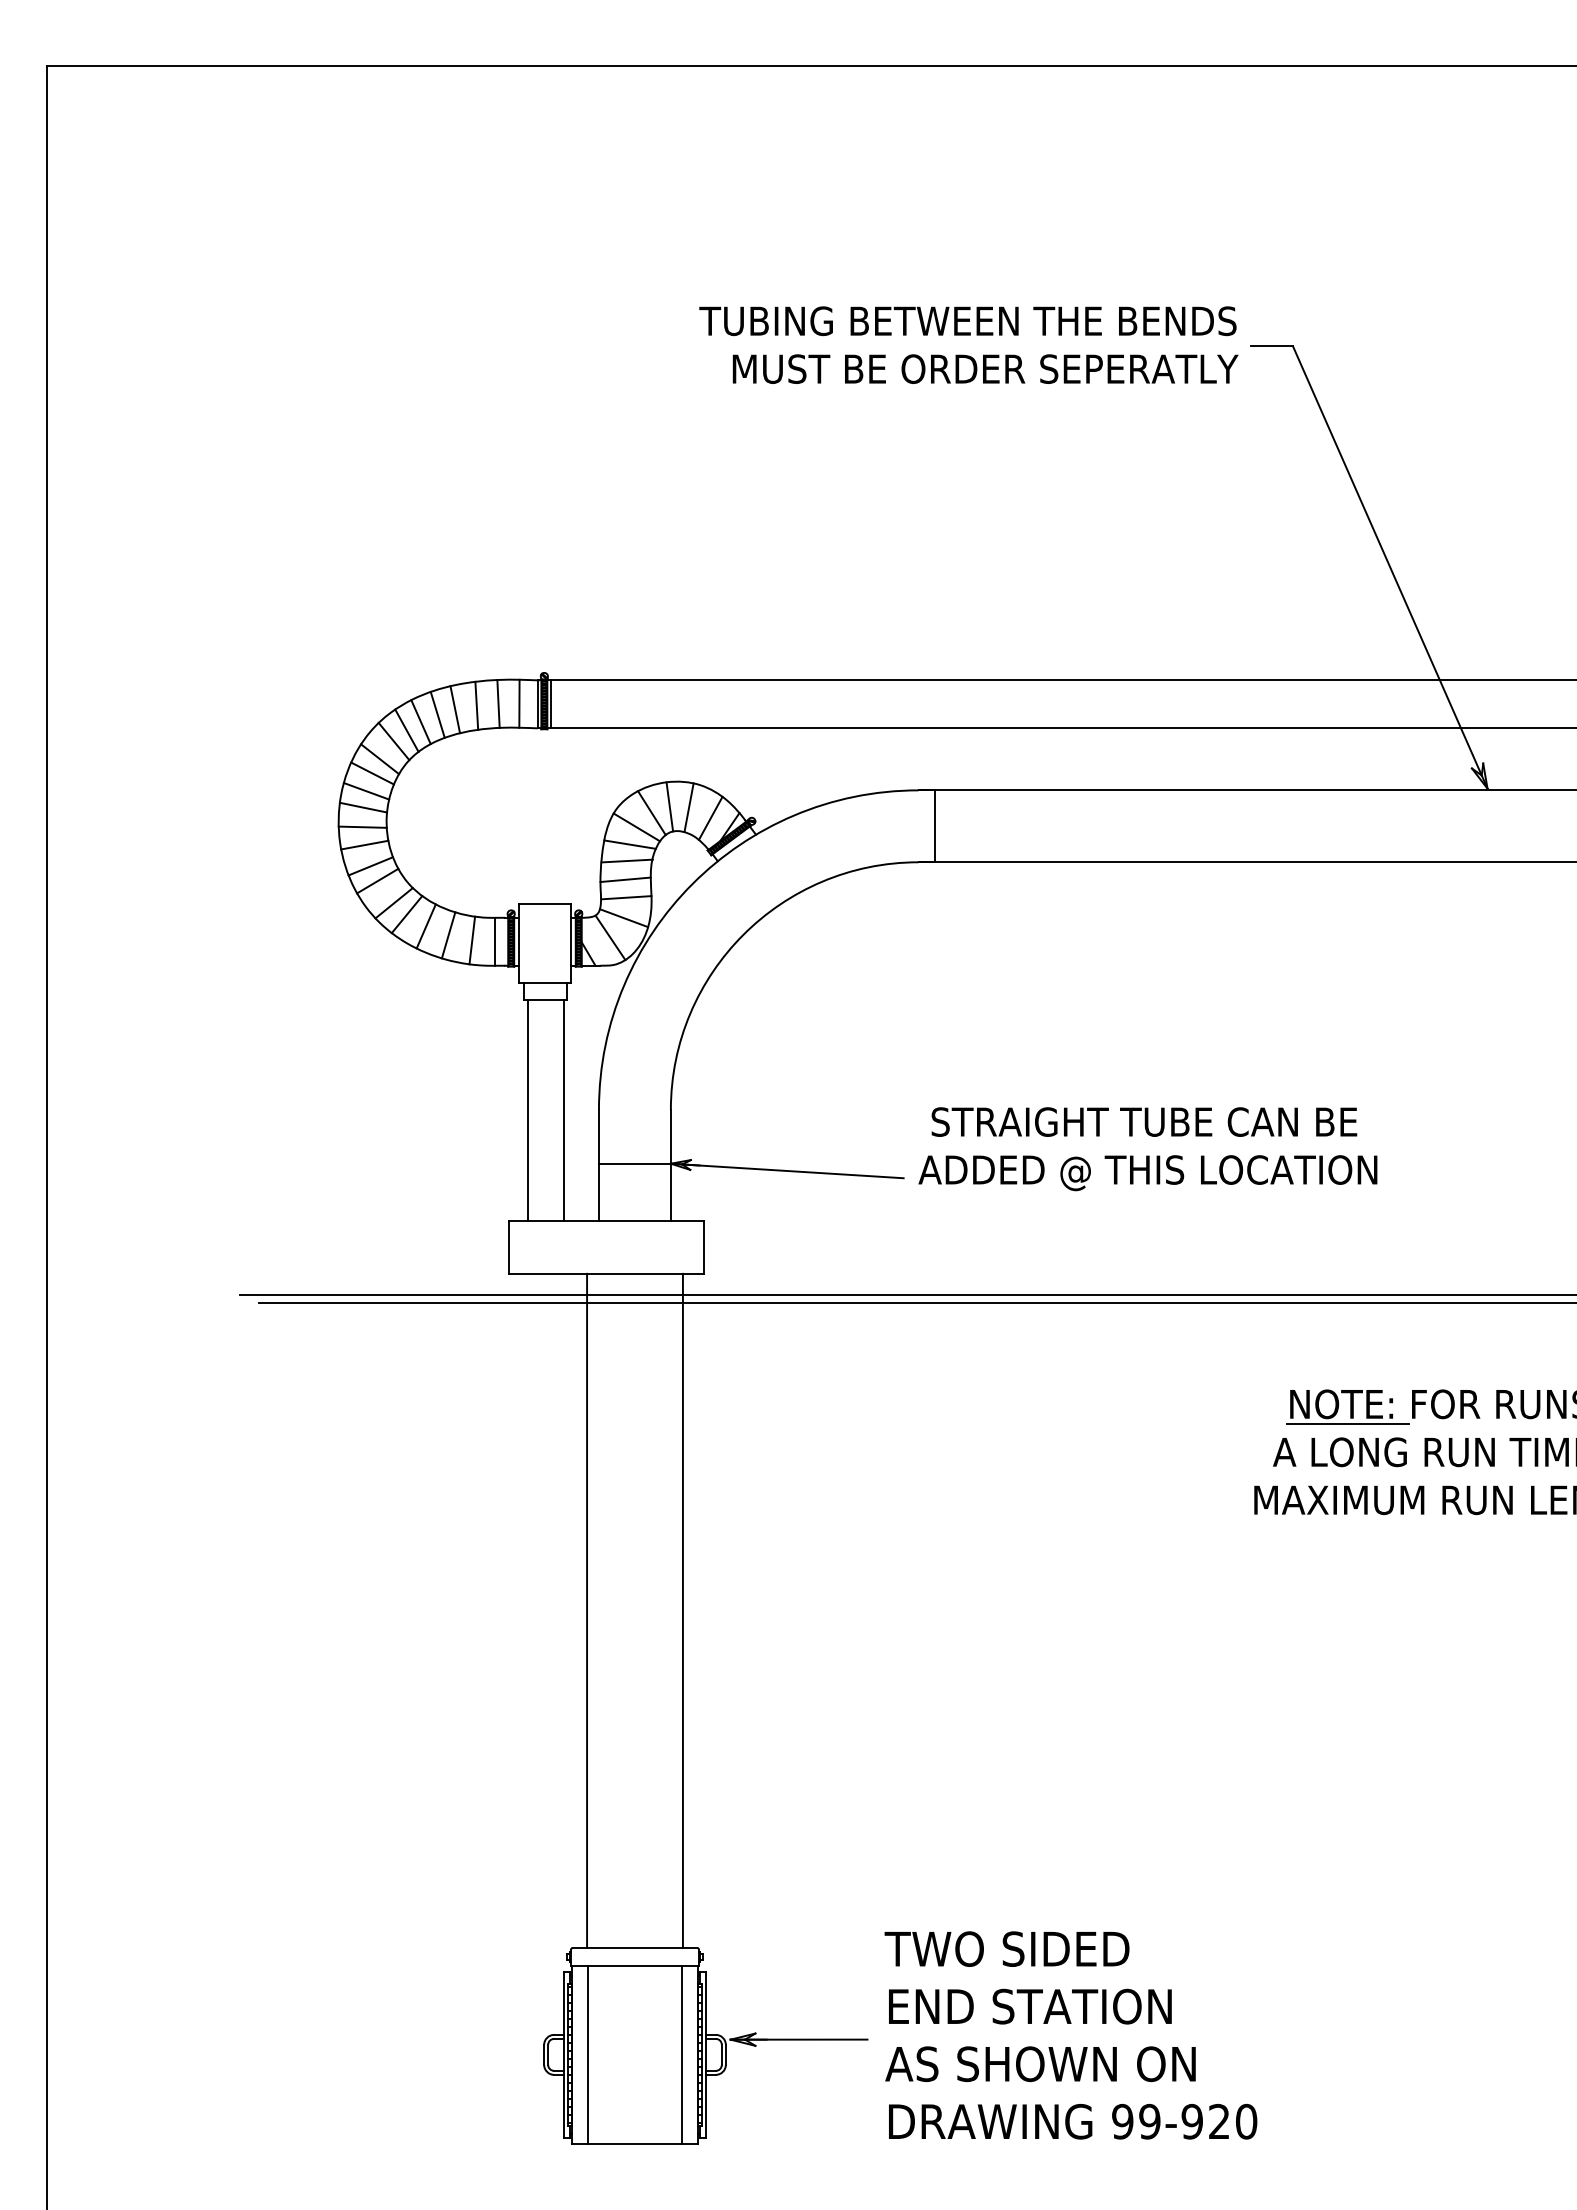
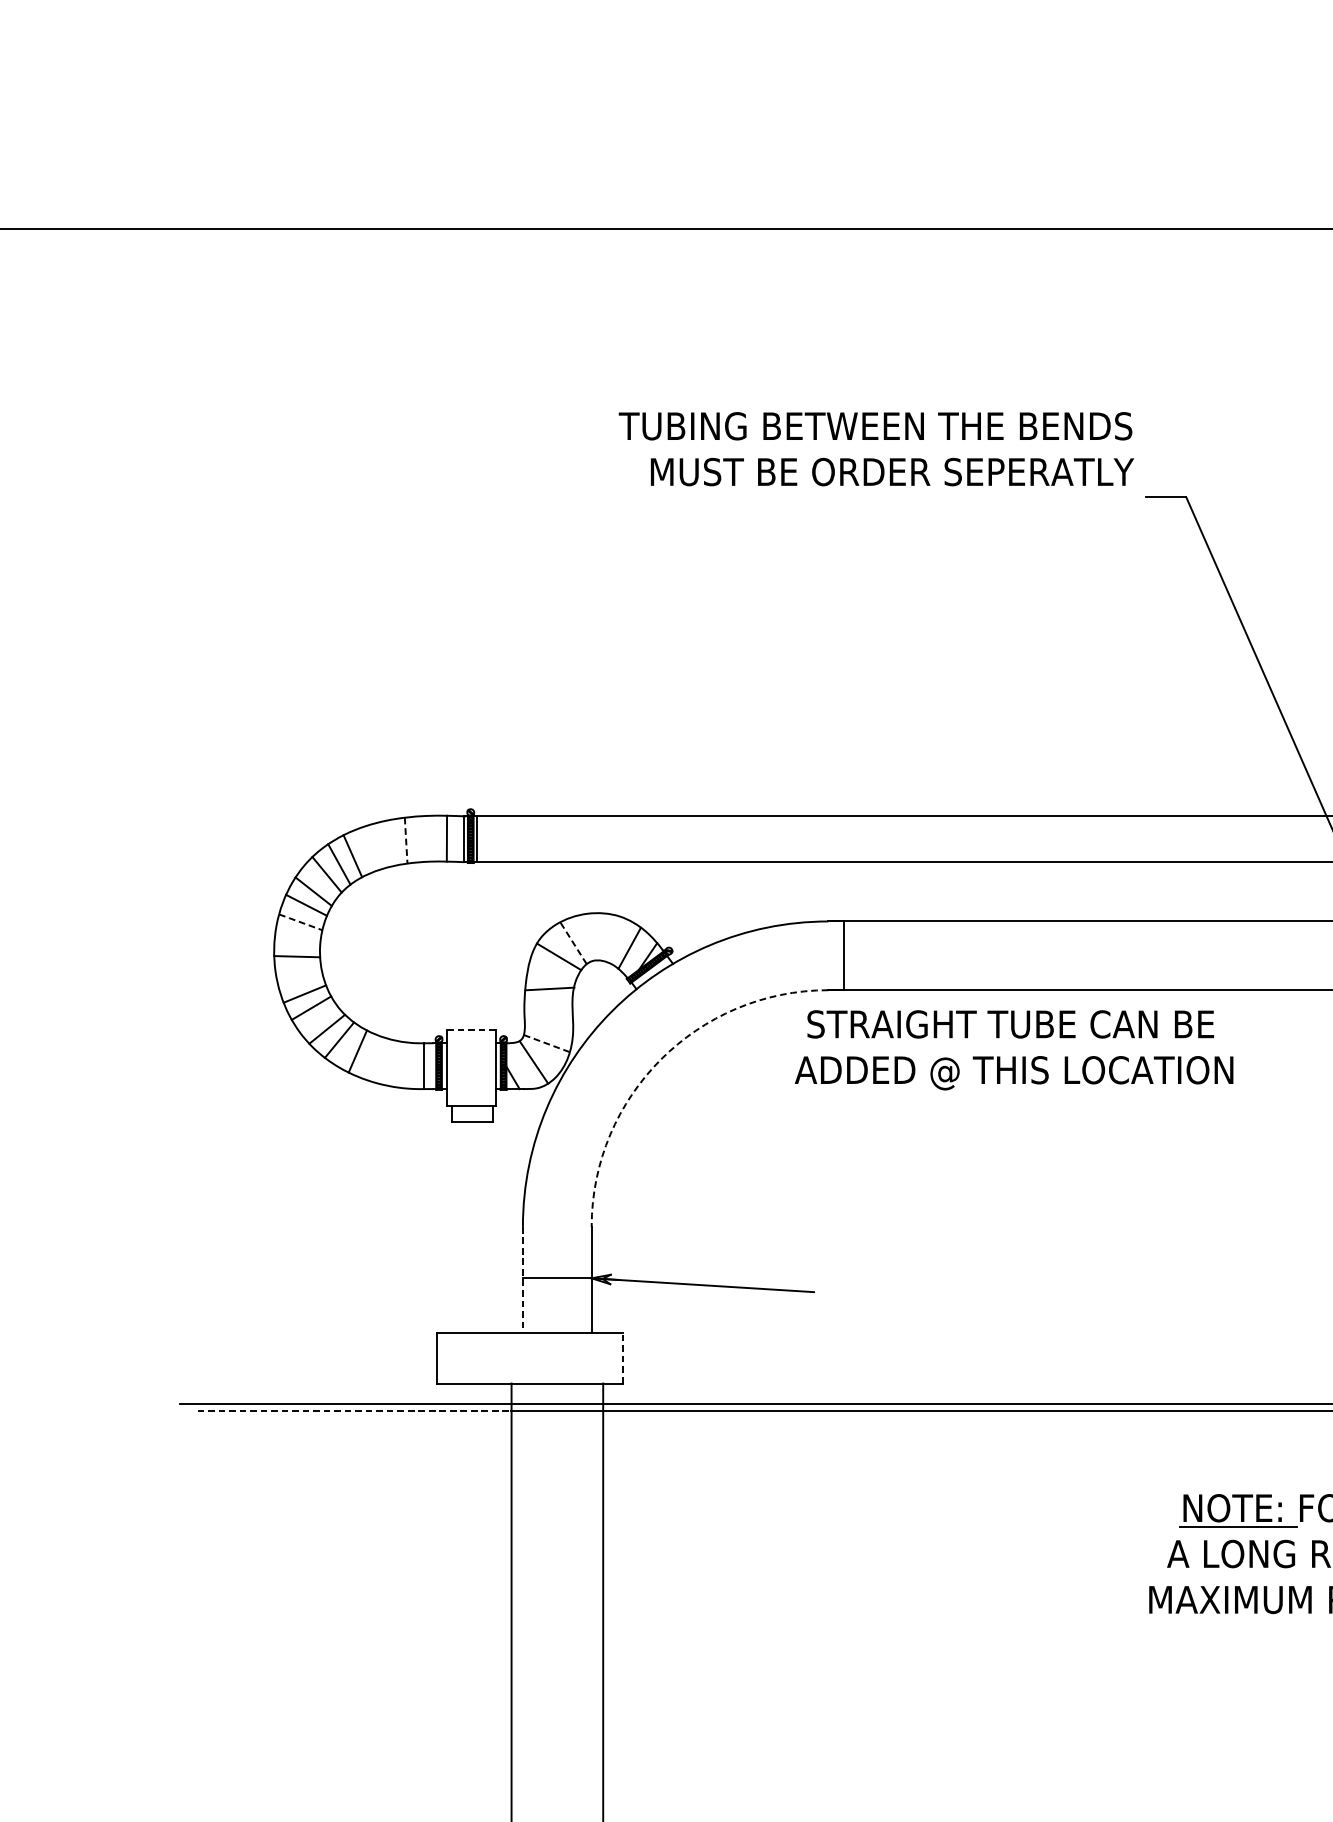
text: (968, 344) -> (876, 448), moved
line: (498, 703) -> (426, 838), removed
line: (476, 706) -> (405, 841), solid -> dashed
line: (455, 709) -> (385, 844), removed
line: (437, 714) -> (368, 848), removed
line: (366, 791) -> (300, 922), solid -> dashed
line: (669, 806) -> (590, 936), removed
line: (363, 807) -> (297, 937), removed
line: (688, 807) -> (608, 937), removed
line: (651, 813) -> (573, 943), solid -> dashed
line: (364, 844) -> (298, 973), removed
line: (629, 844) -> (552, 973), removed
line: (625, 879) -> (548, 1006), removed
line: (626, 897) -> (549, 1023), removed
line: (544, 903) -> (470, 1029), solid -> dashed
line: (624, 918) -> (547, 1043), solid -> dashed
arc: (743, 934) -> (661, 1059), solid -> dashed
line: (448, 935) -> (379, 1060), removed
line: (472, 940) -> (402, 1064), removed
line: (528, 1110) -> (455, 1227), removed
line: (564, 1110) -> (489, 1227), removed
text: (1147, 1149) -> (1013, 1050), moved
line: (598, 1165) -> (522, 1279), solid -> dashed
line: (703, 1246) -> (622, 1357), solid -> dashed
line: (423, 1302) -> (355, 1410), solid -> dashed

